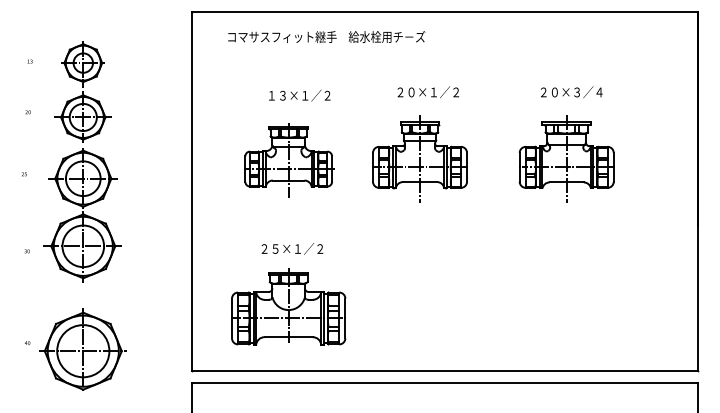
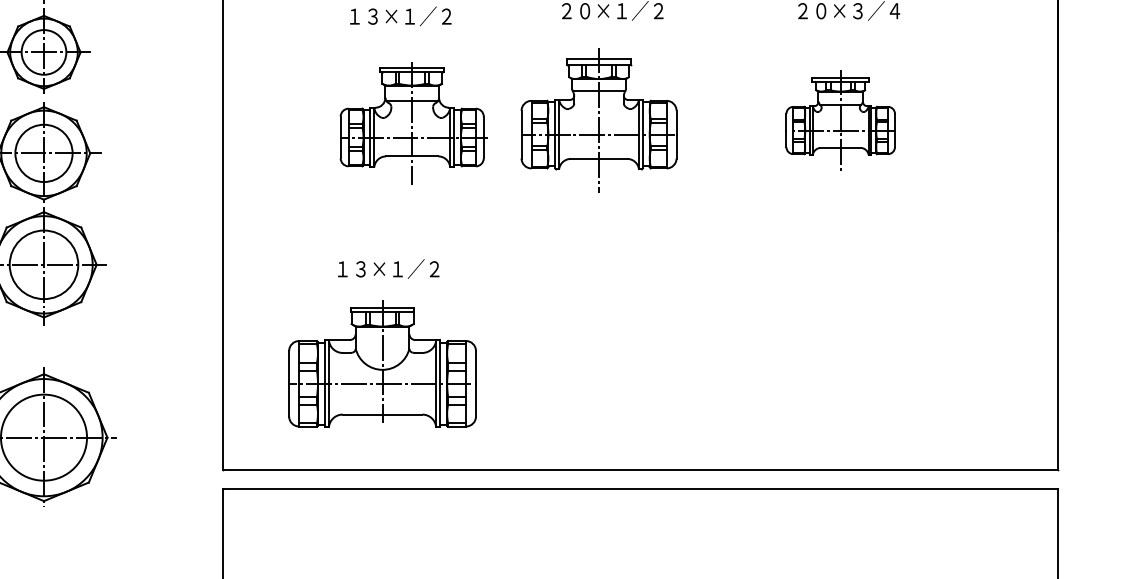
part: (566, 158) -> (840, 120), size x0.7
part: (289, 160) -> (413, 123), moved
text: (269, 248) -> (350, 268), ２５×１／２ -> １３×１／２

